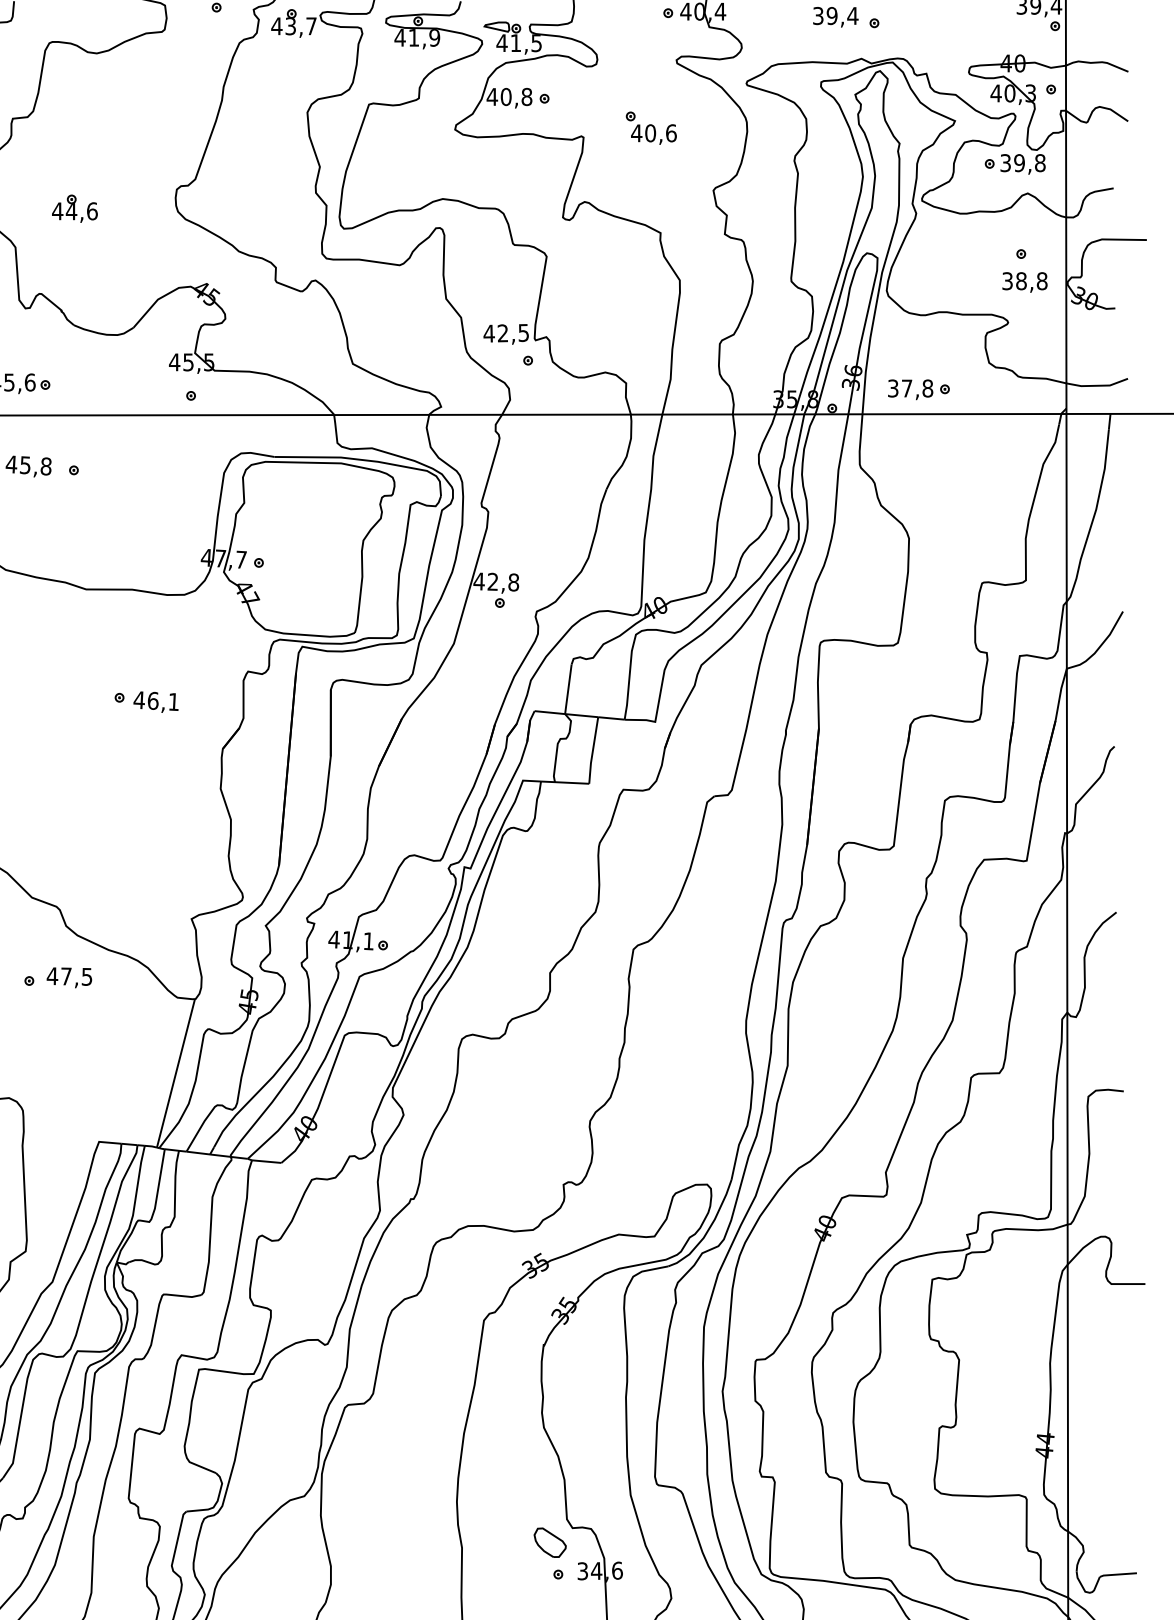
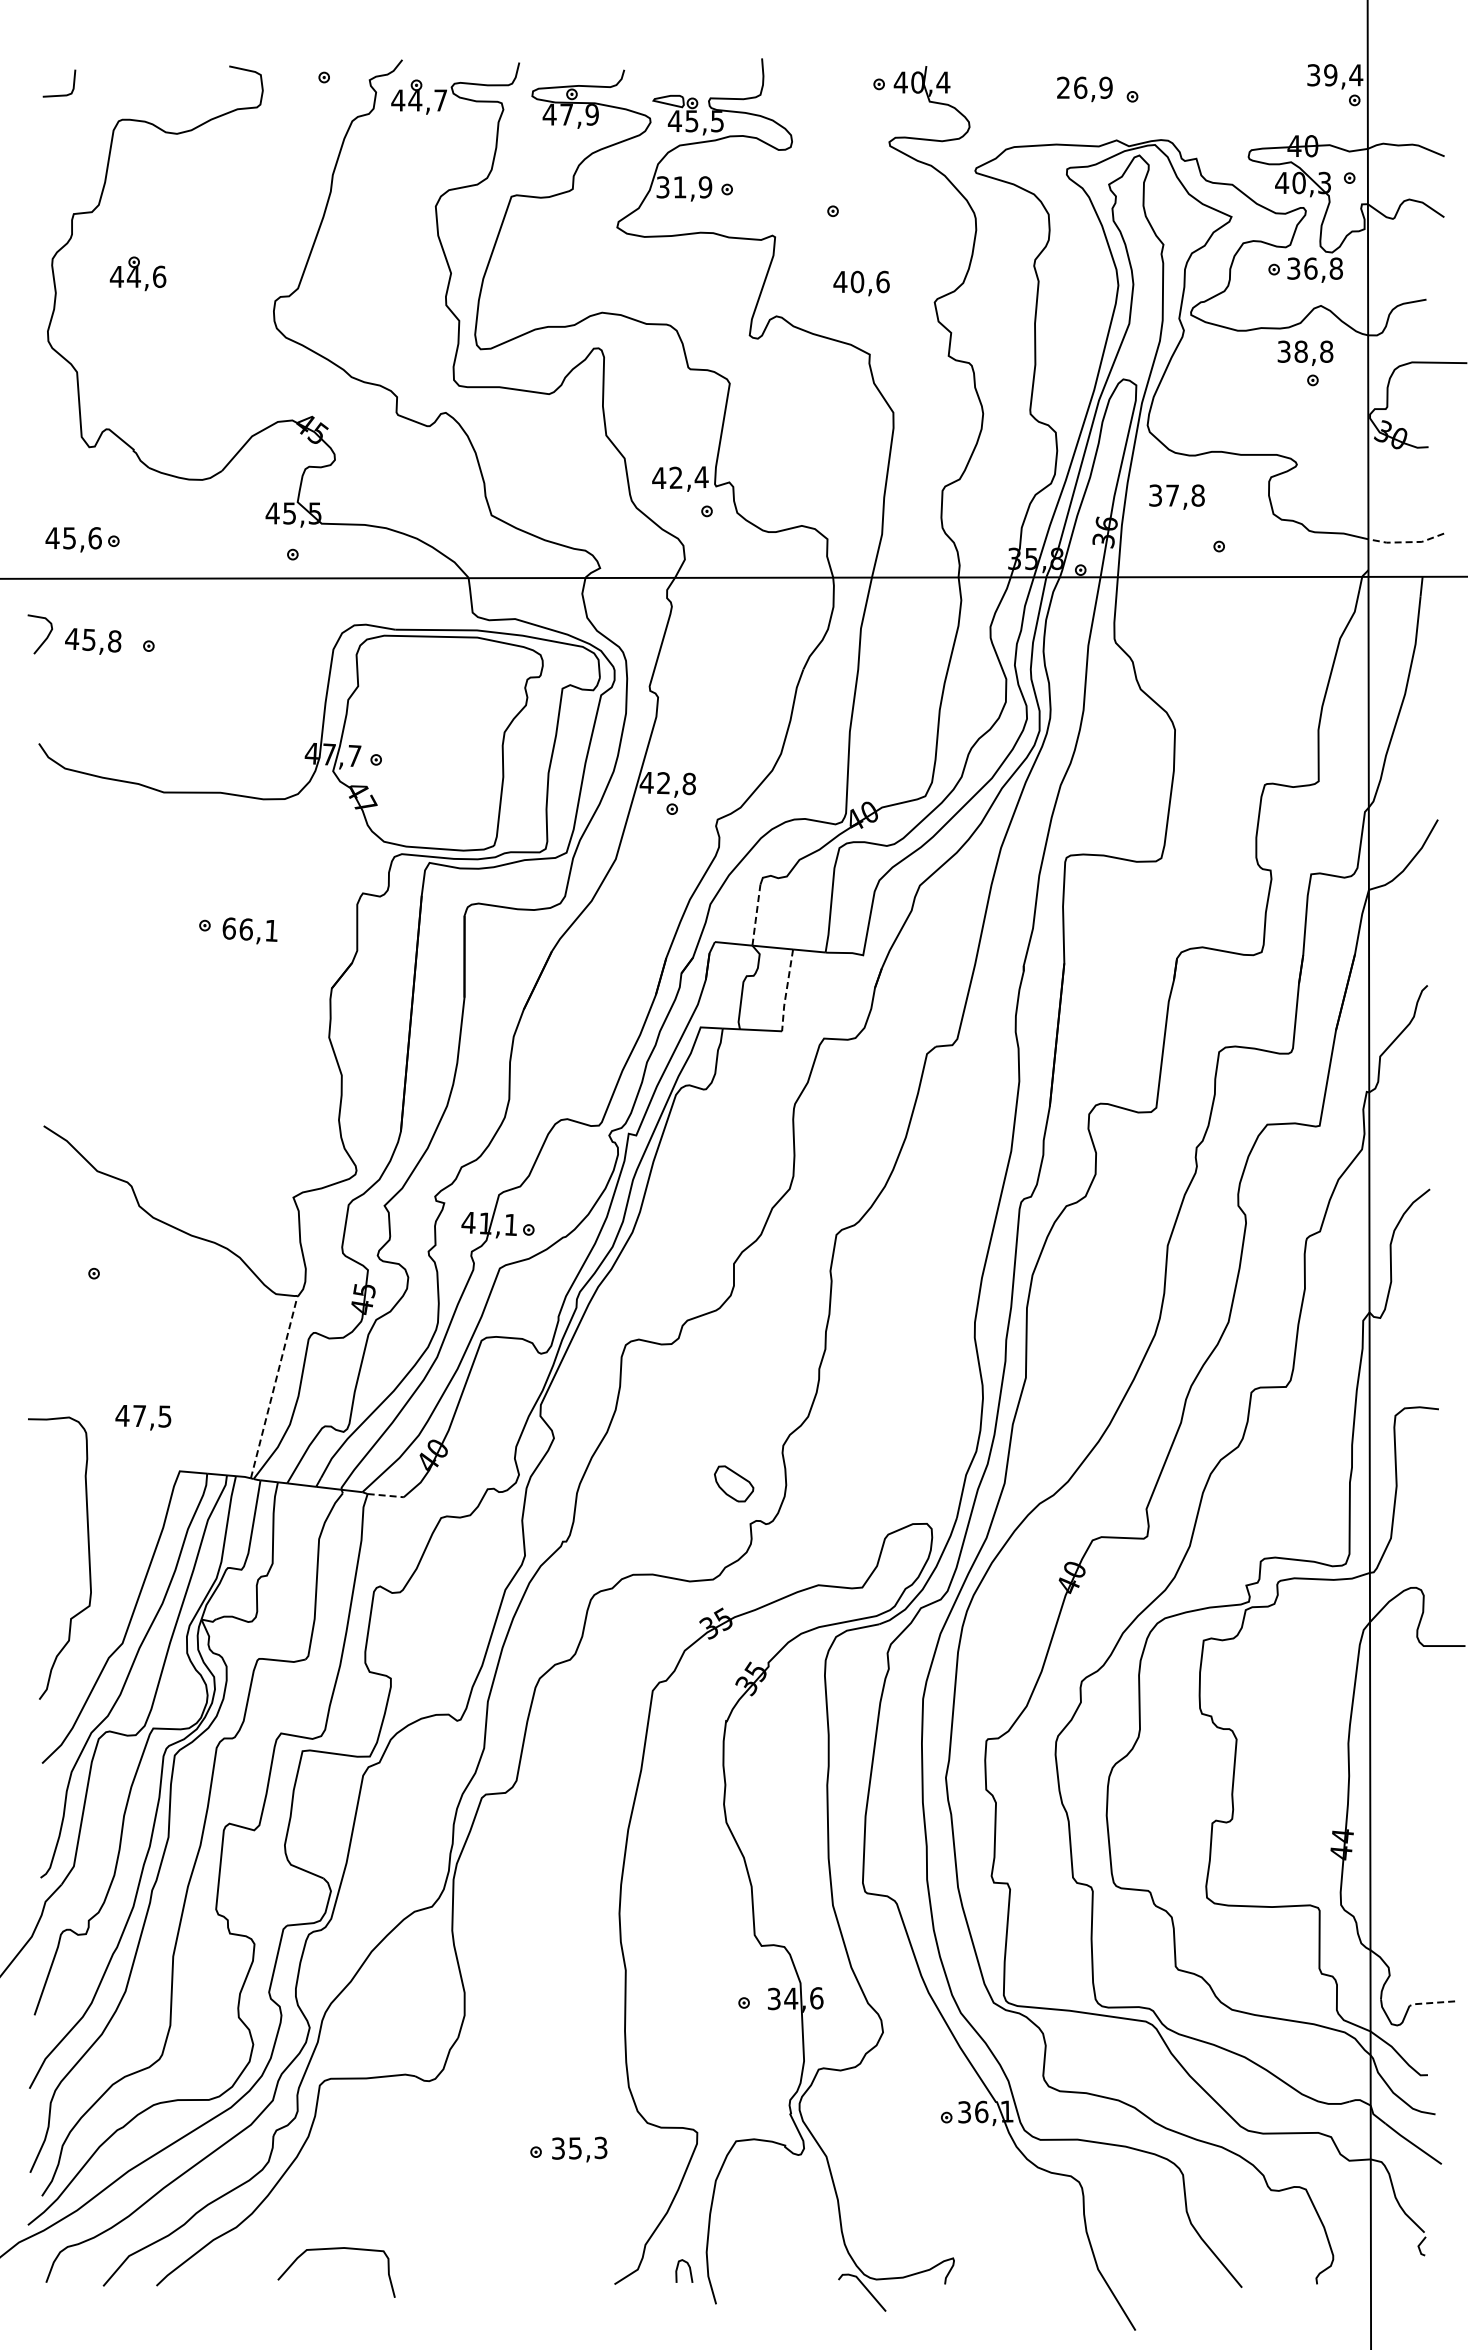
text: (836, 15) -> (1085, 87), 39,4 -> 26,9
text: (290, 26) -> (415, 100), 43,7 -> 44,7
text: (413, 37) -> (566, 114), 41,9 -> 47,9
text: (515, 43) -> (691, 121), 41,5 -> 45,5
text: (509, 97) -> (683, 187), 40,8 -> 31,9
text: (653, 134) -> (861, 283), moved
text: (1019, 163) -> (1310, 268), 39,8 -> 36,8
part: (74, 208) -> (137, 273), moved
text: (1024, 281) -> (1305, 352), moved
text: (523, 333) -> (701, 477), 42,5 -> 42,4
line: (1097, 385) -> (1406, 542), solid -> dashed
text: (910, 389) -> (1176, 496), moved
line: (568, 689) -> (756, 915), solid -> dashed
text: (139, 700) -> (229, 928), 46,1 -> 66,1
line: (592, 750) -> (786, 990), solid -> dashed
text: (69, 977) -> (143, 1417), moved
line: (176, 1072) -> (274, 1386), solid -> dashed
line: (267, 1161) -> (386, 1495), solid -> dashed
part: (550, 1542) -> (734, 1483), moved
line: (1117, 1574) -> (1431, 2003), solid -> dashed

